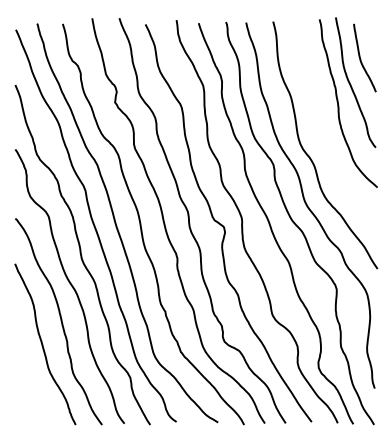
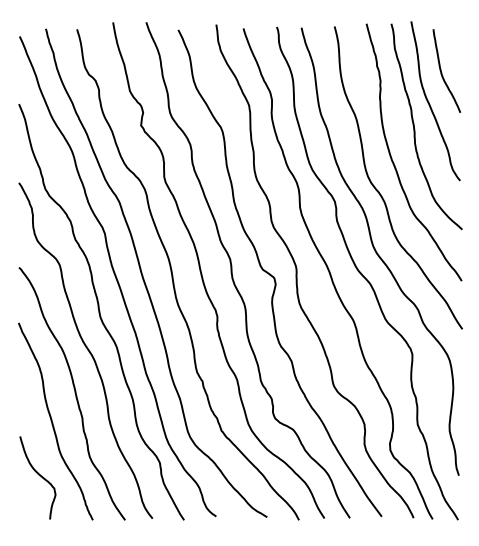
curve: (320, 128) -> (392, 157), added
curve: (31, 388) -> (38, 475), added

